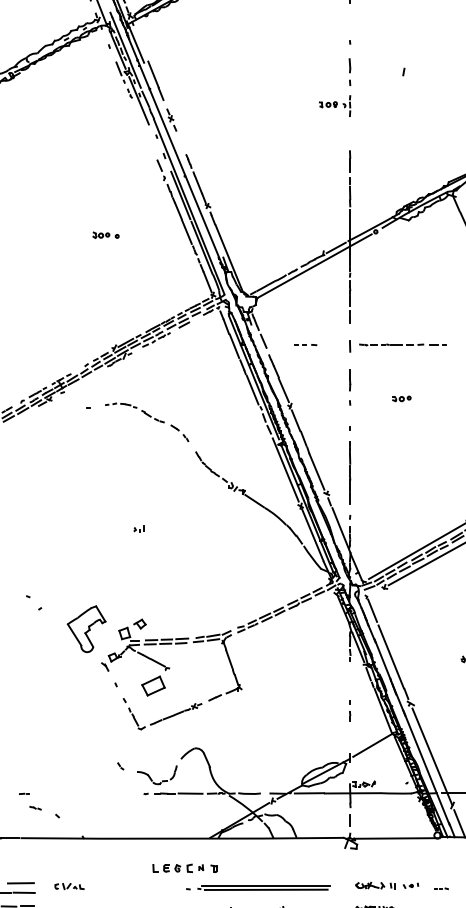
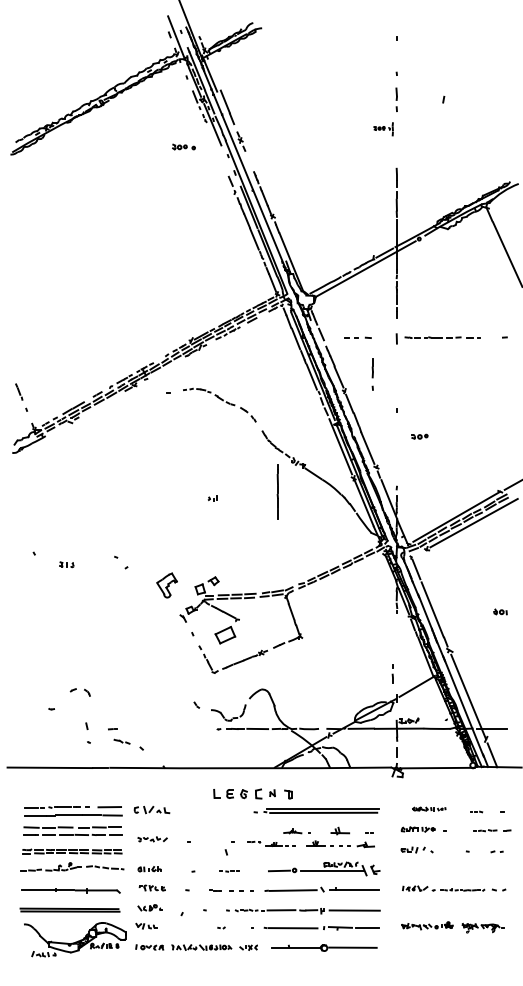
part: (334, 105) -> (383, 128), size x0.7
part: (105, 234) -> (183, 146), moved
part: (306, 344) -> (358, 337), size x1.4
part: (349, 387) -> (372, 374), moved
part: (401, 398) -> (419, 436), moved
line: (349, 471) -> (277, 491), moved
part: (85, 629) -> (166, 585), size x0.6
part: (349, 710) -> (392, 673), moved
part: (35, 807) -> (122, 741), size x1.6
part: (184, 868) -> (252, 794), size x1.4
part: (387, 884) -> (429, 808), size x0.6
part: (69, 885) -> (152, 809), size x1.4

